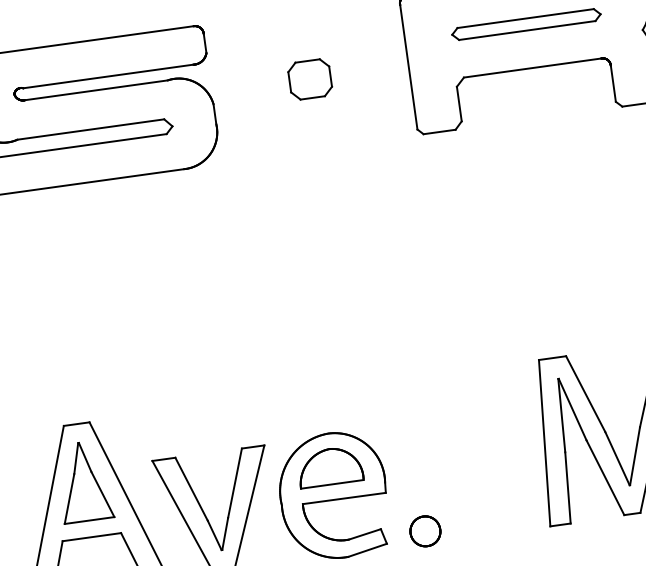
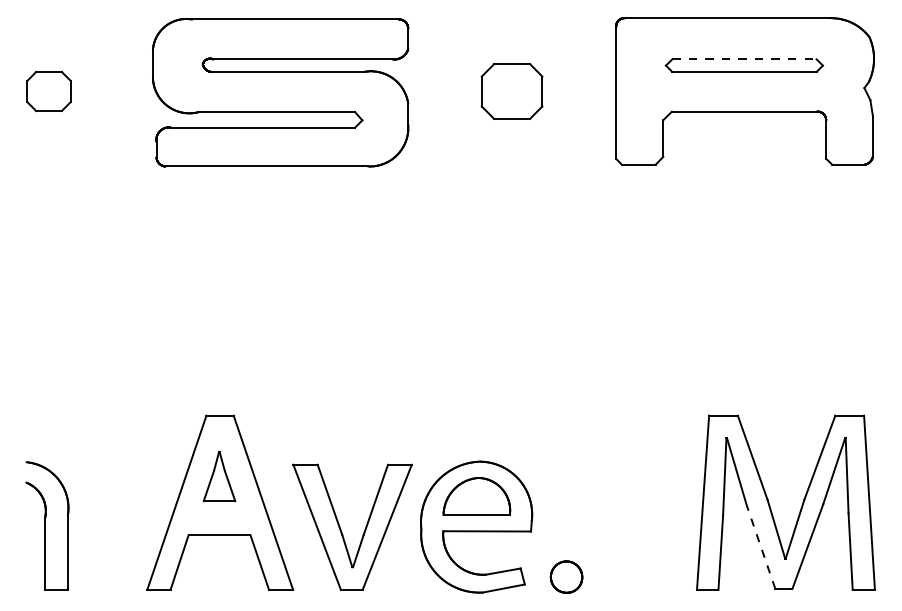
line: (525, 18) -> (744, 59), solid -> dashed
part: (309, 79) -> (511, 91), size x1.4
line: (605, 477) -> (761, 547), solid -> dashed
part: (84, 481) -> (219, 476), size x0.6

